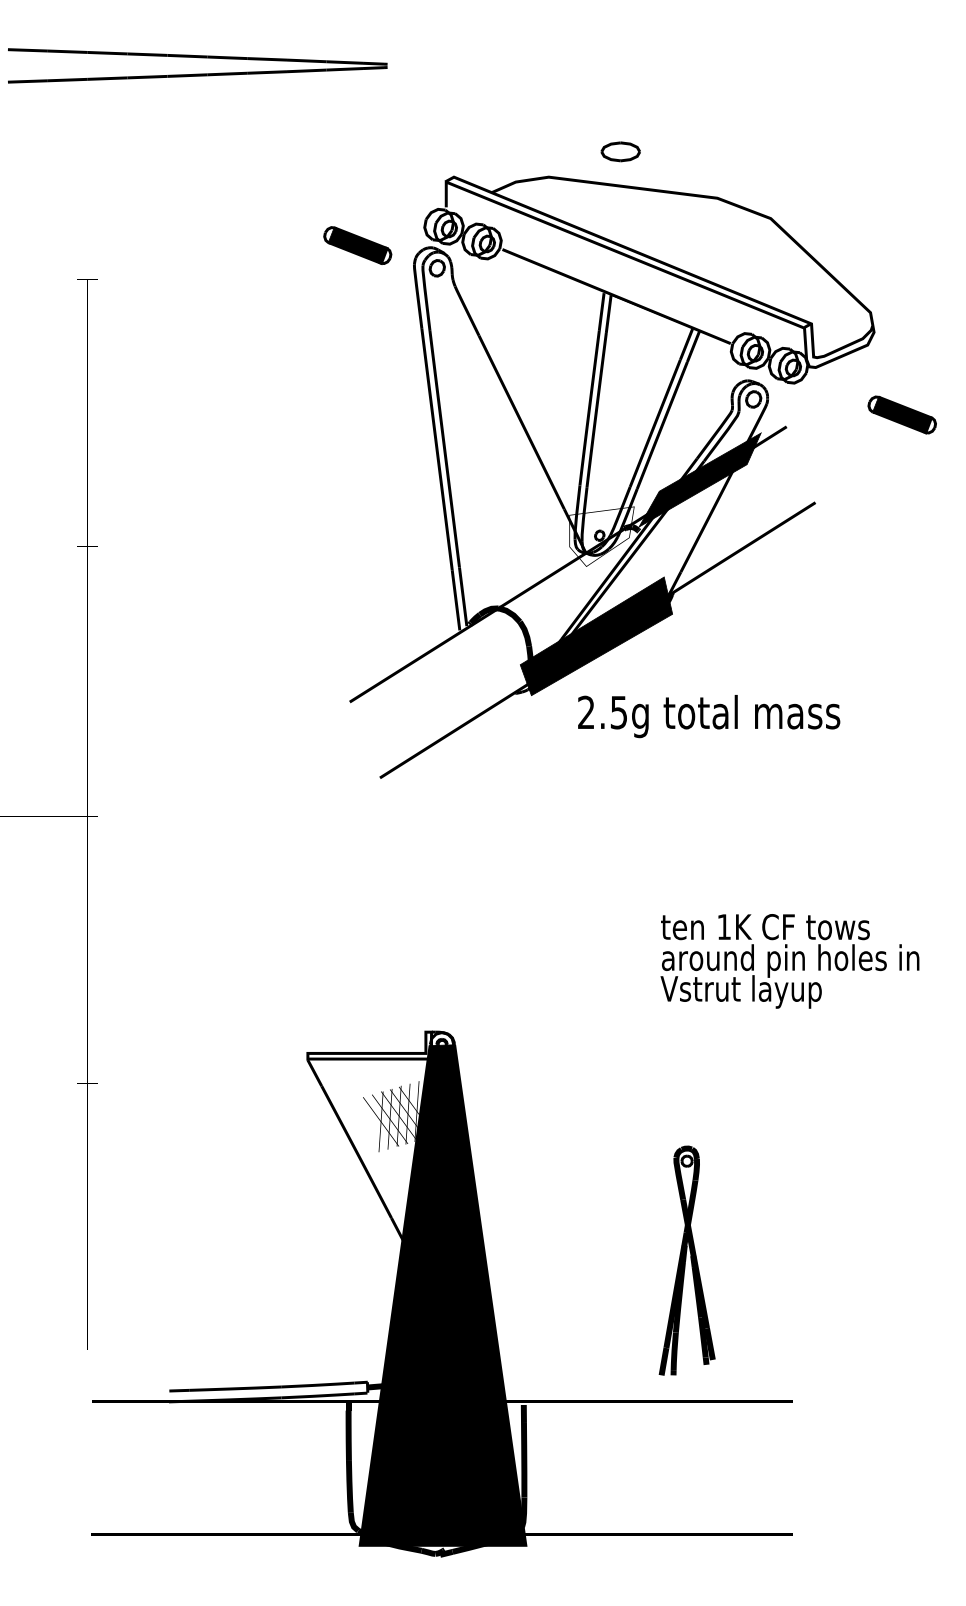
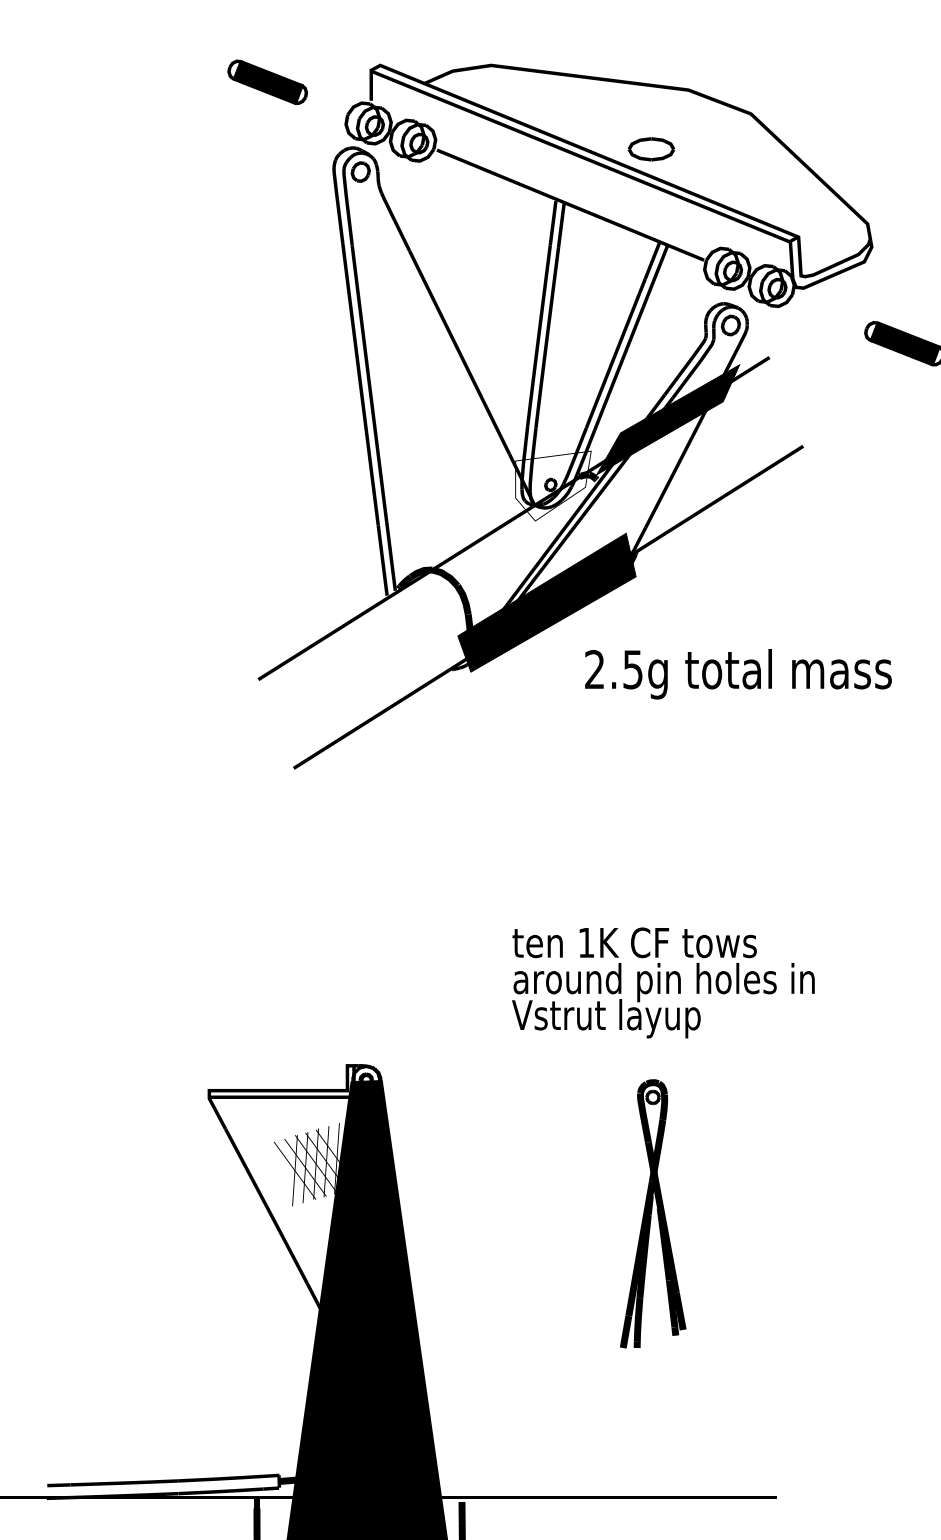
part: (620, 151) -> (651, 148), moved
part: (357, 245) -> (267, 82), moved
text: (709, 716) -> (738, 674), moved
text: (789, 961) -> (662, 983), moved
part: (686, 1260) -> (652, 1213), moved

